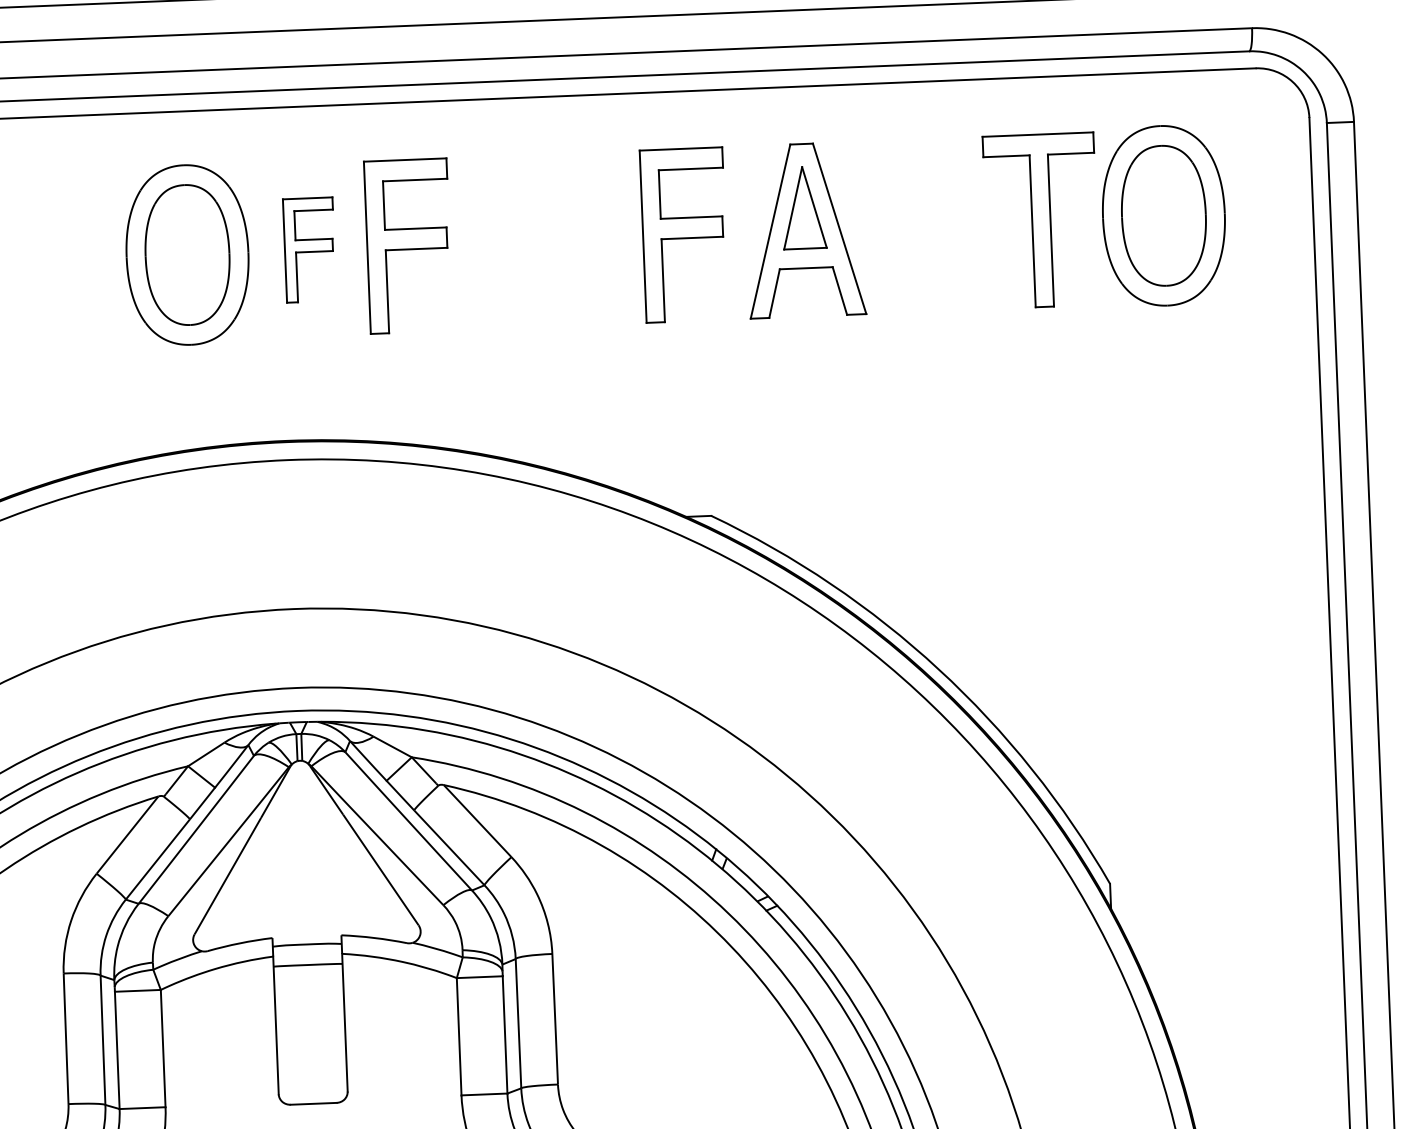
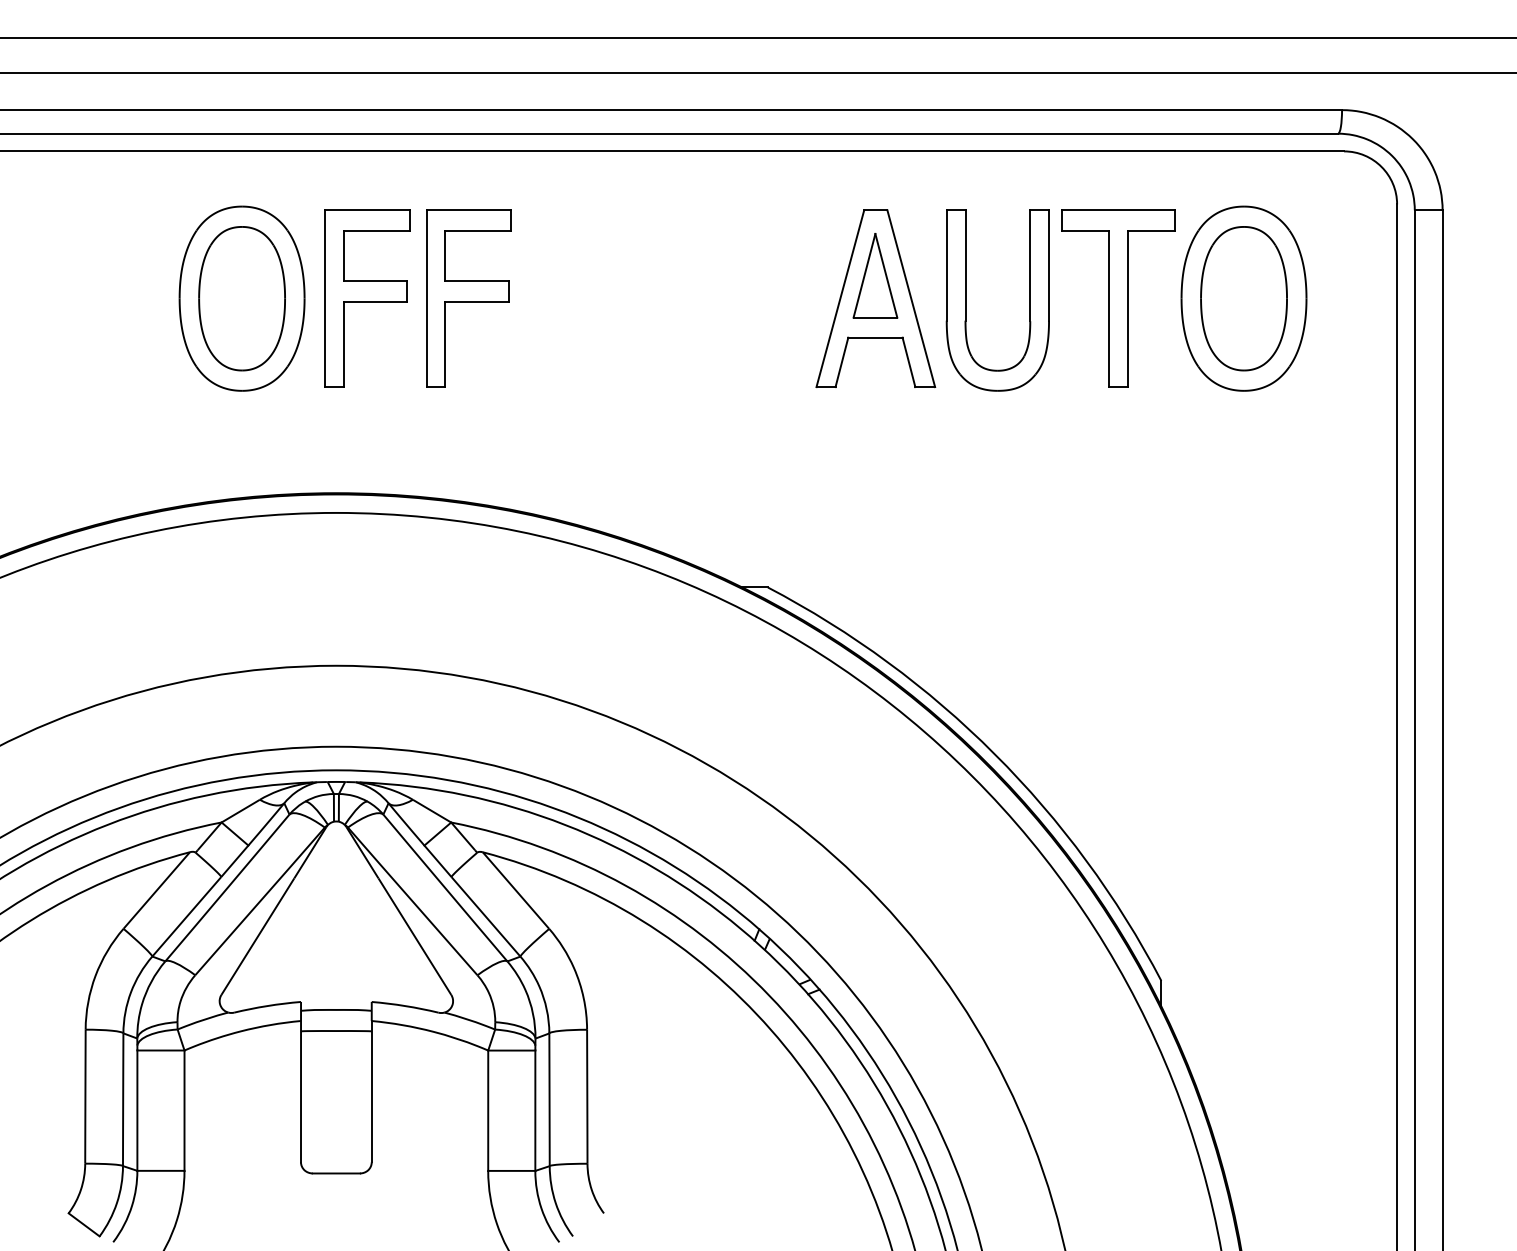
part: (893, 228) -> (966, 300), added
part: (683, 234) -> (751, 298), removed
part: (309, 249) -> (367, 298), size x1.67

